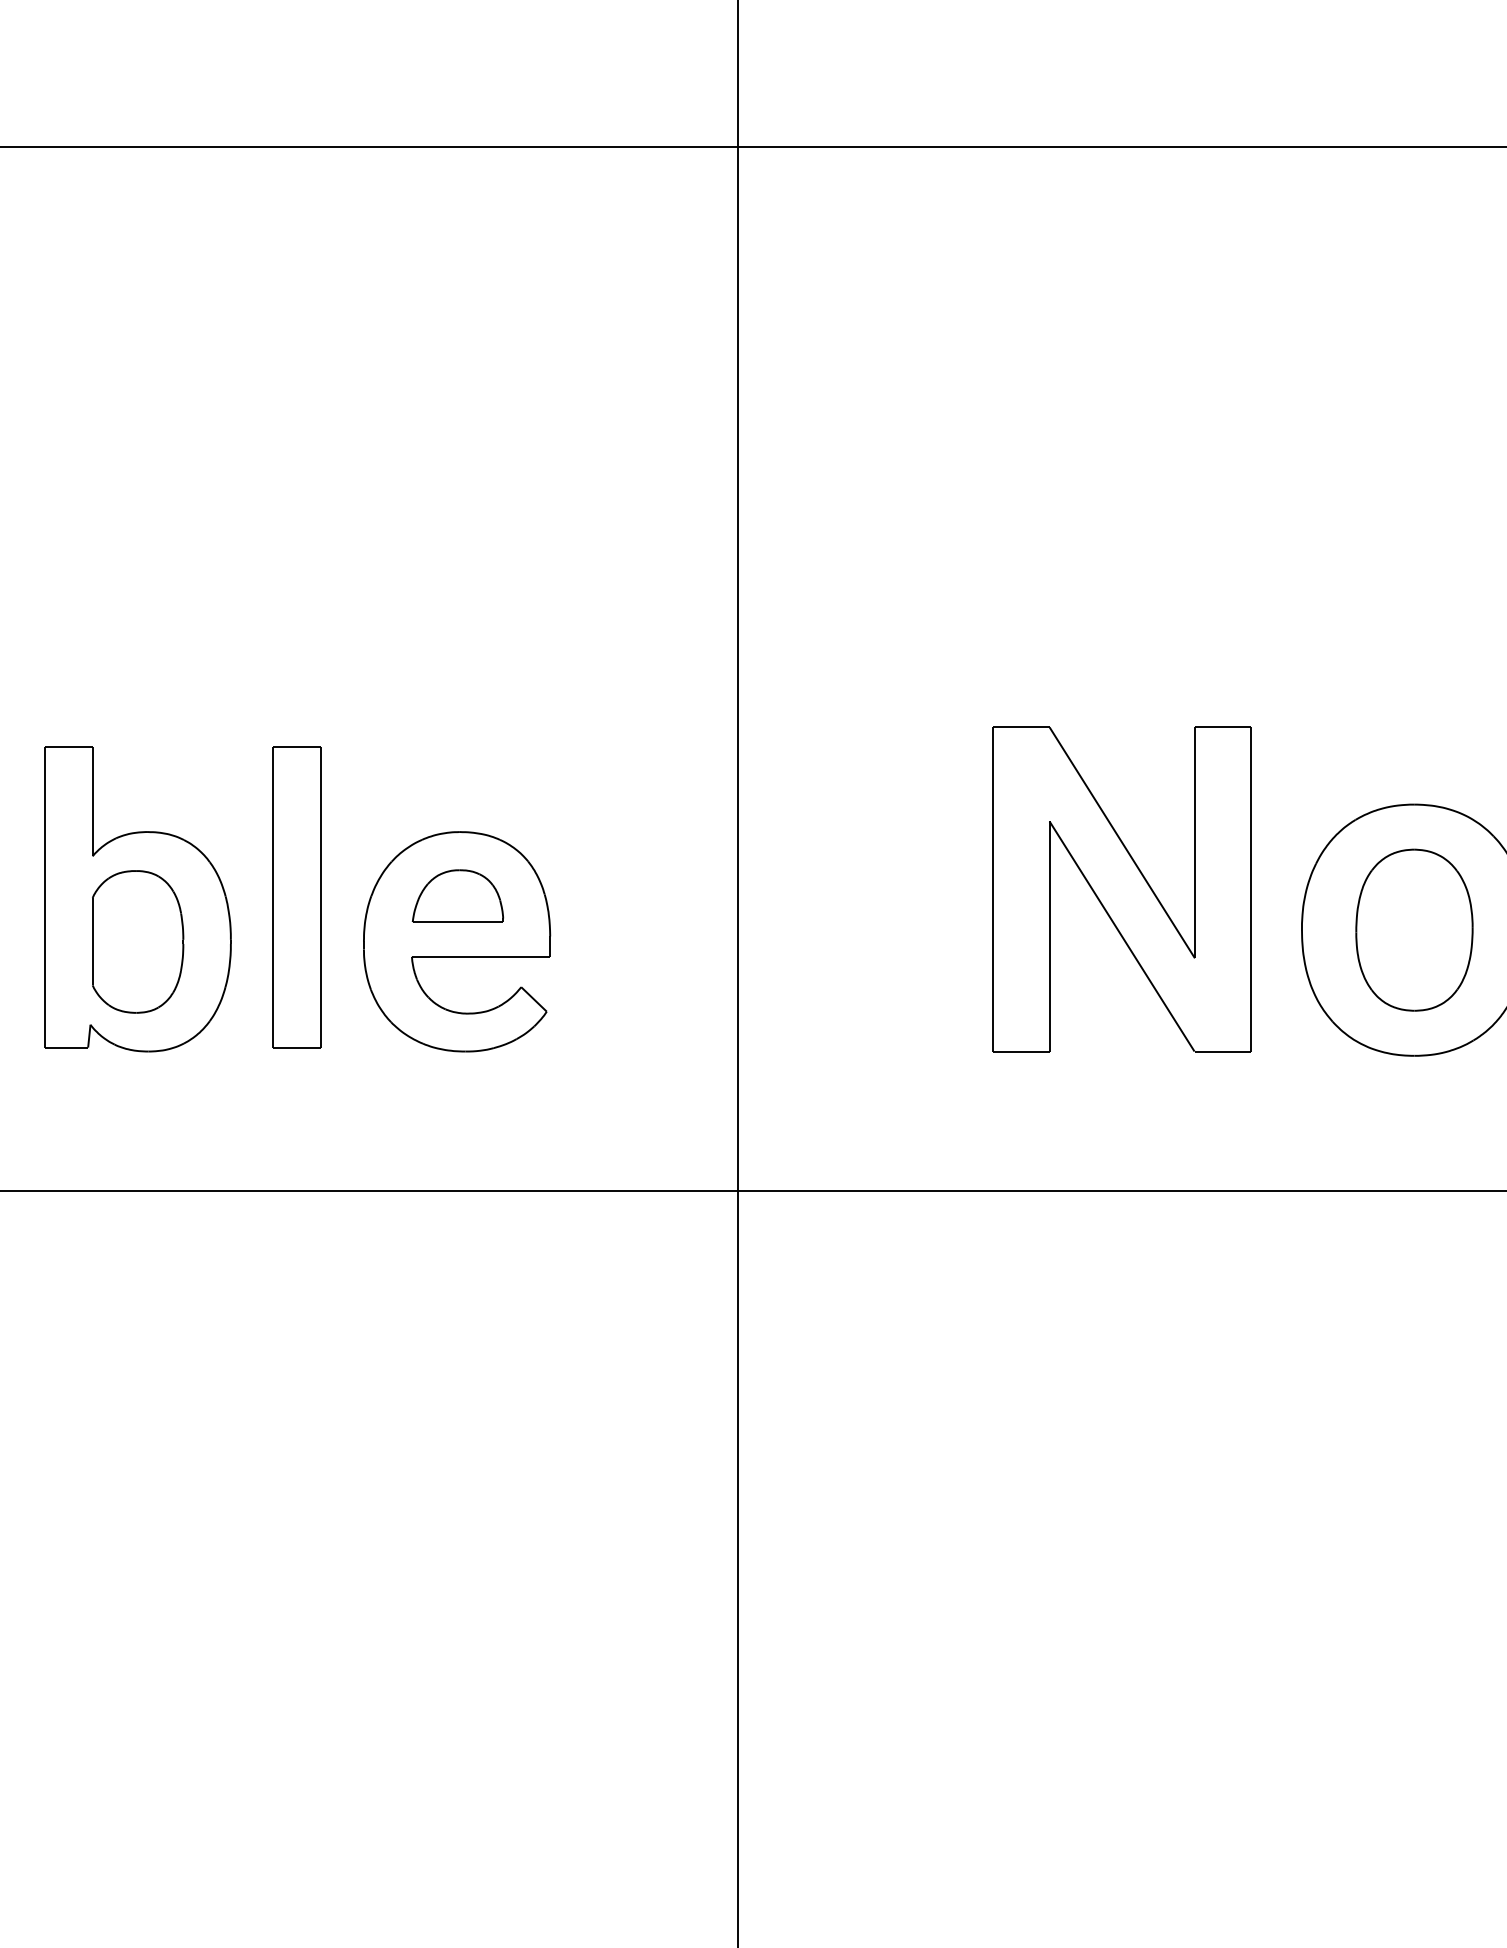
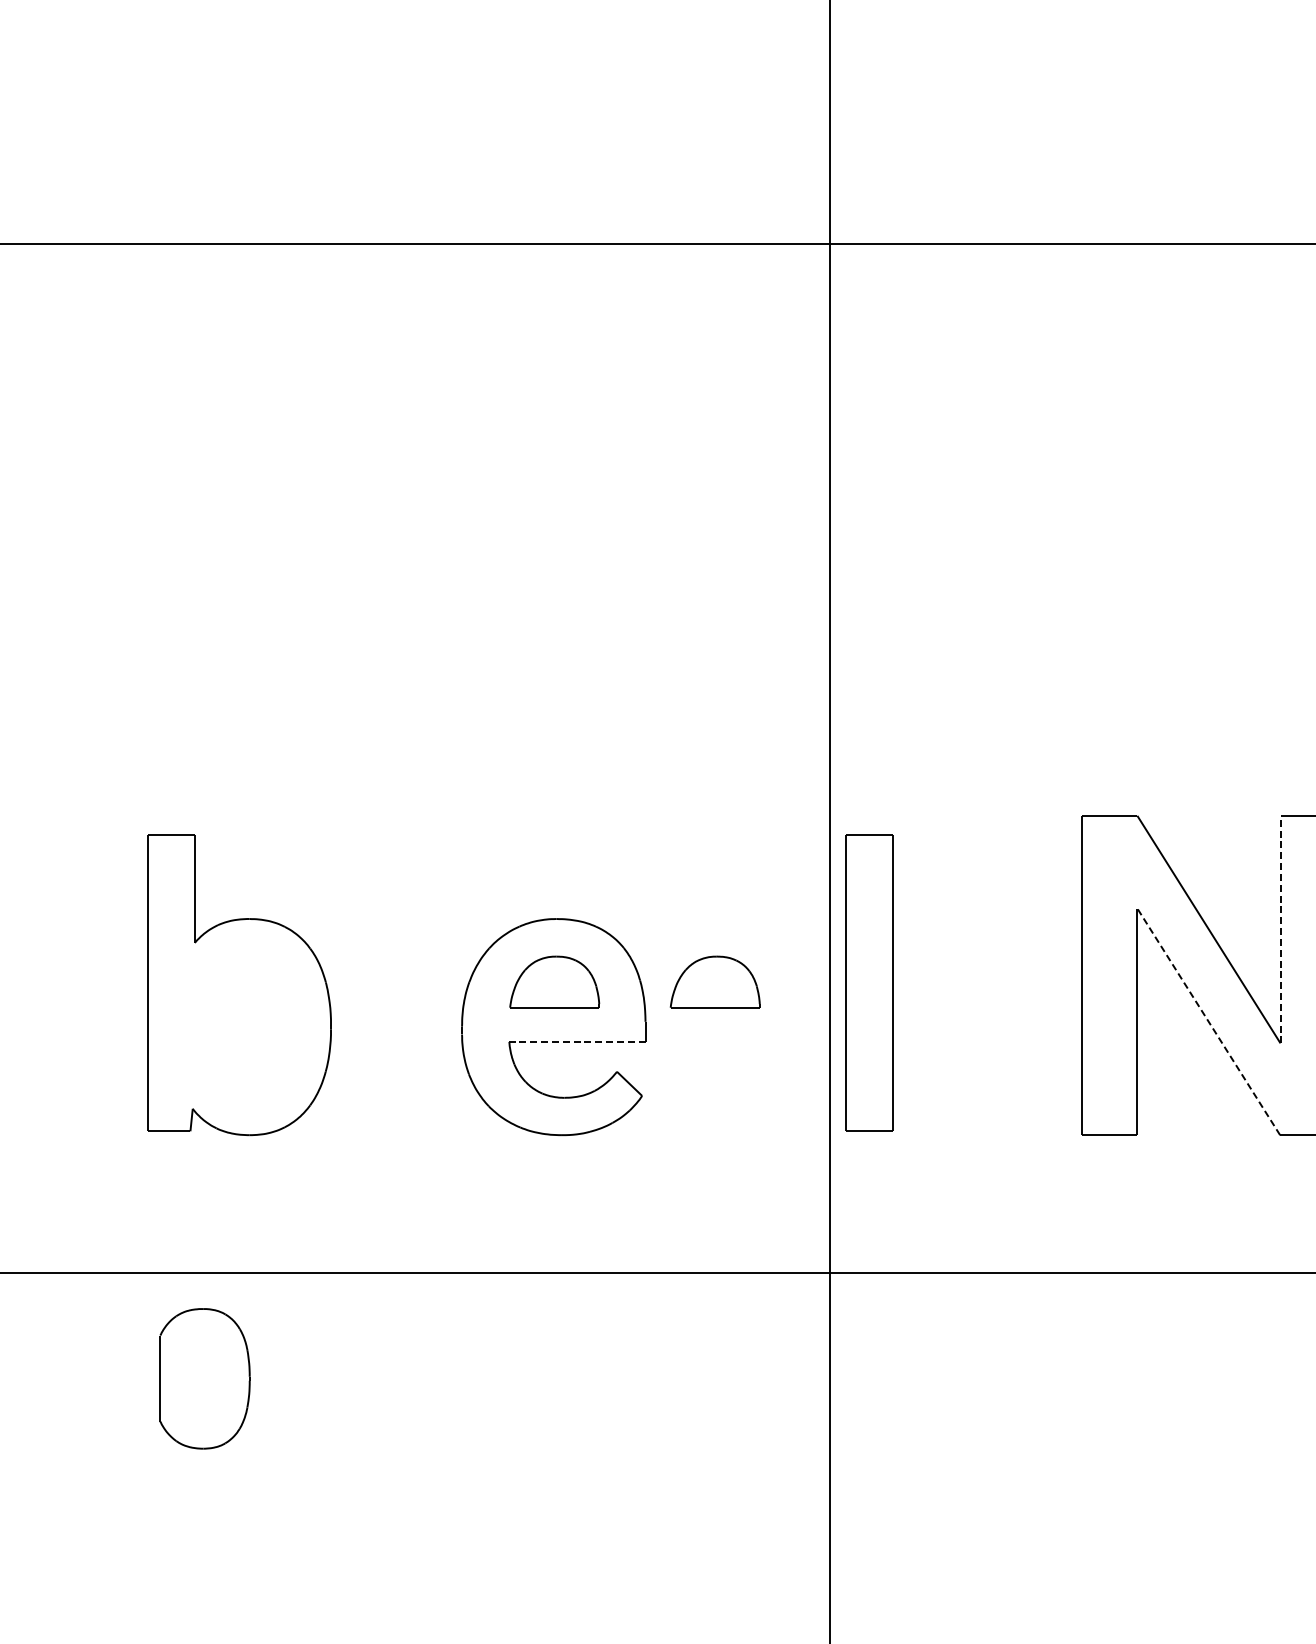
line: (1194, 842) -> (1280, 929), solid -> dashed
part: (620, 895) -> (714, 981), added
part: (296, 897) -> (869, 983), moved
line: (1122, 936) -> (1209, 1021), solid -> dashed
part: (138, 941) -> (205, 1378), moved
line: (480, 956) -> (576, 1041), solid -> dashed

